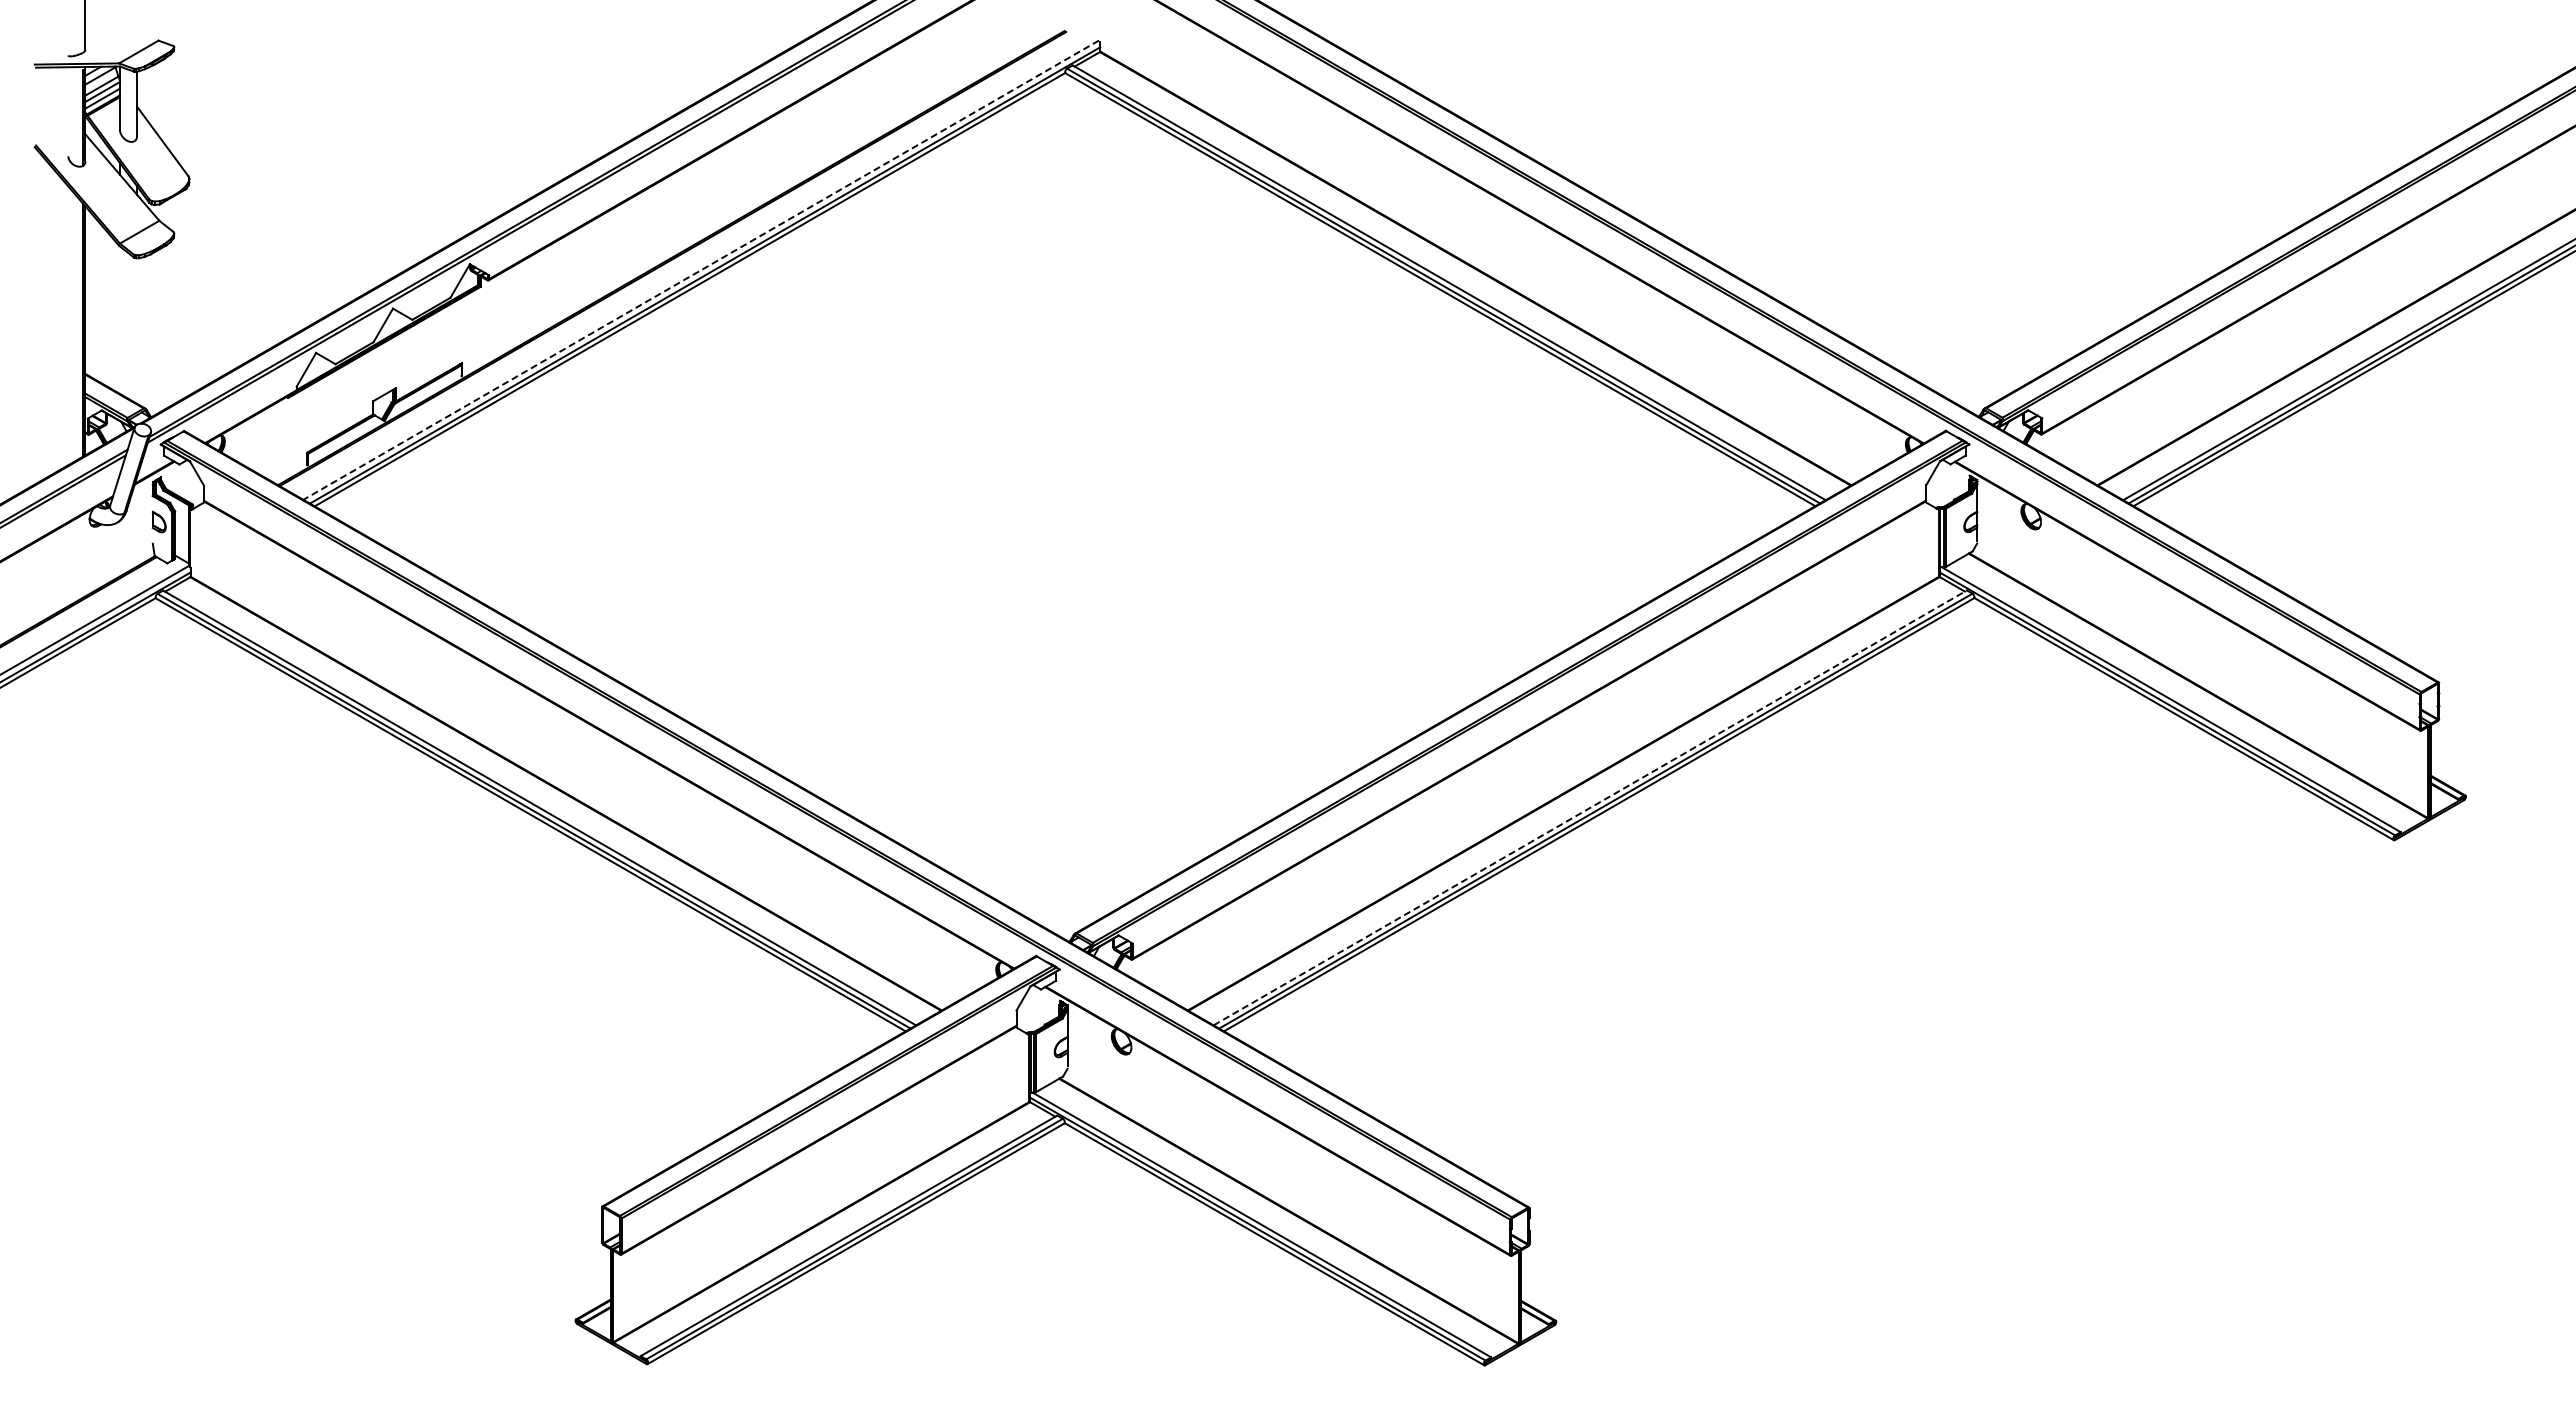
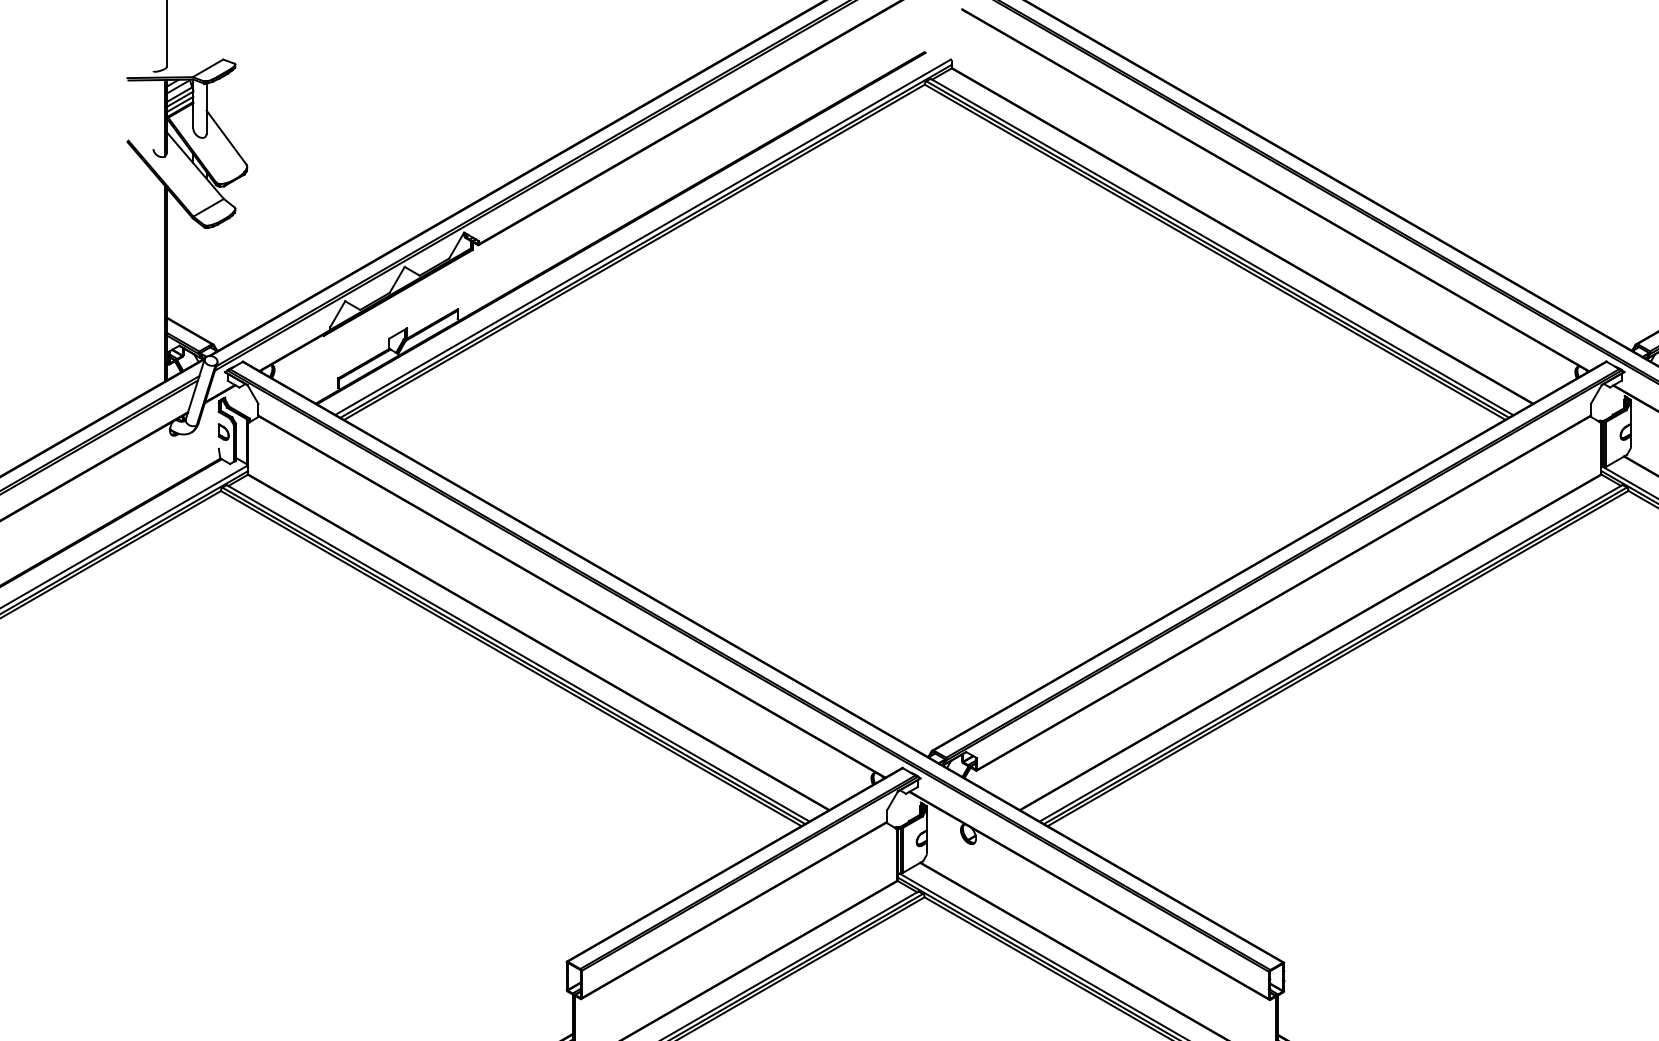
line: (700, 270) -> (642, 237), dashed -> solid
line: (1590, 807) -> (1331, 652), dashed -> solid

